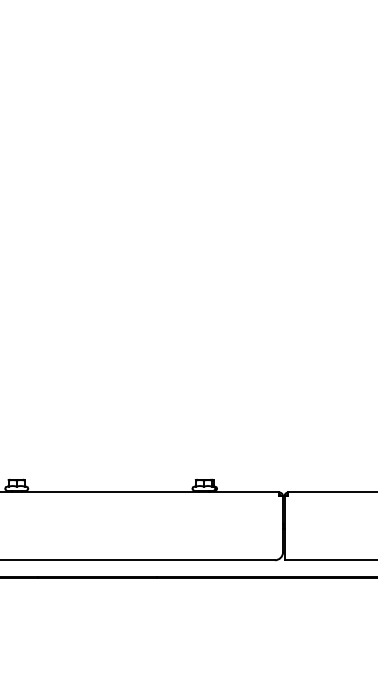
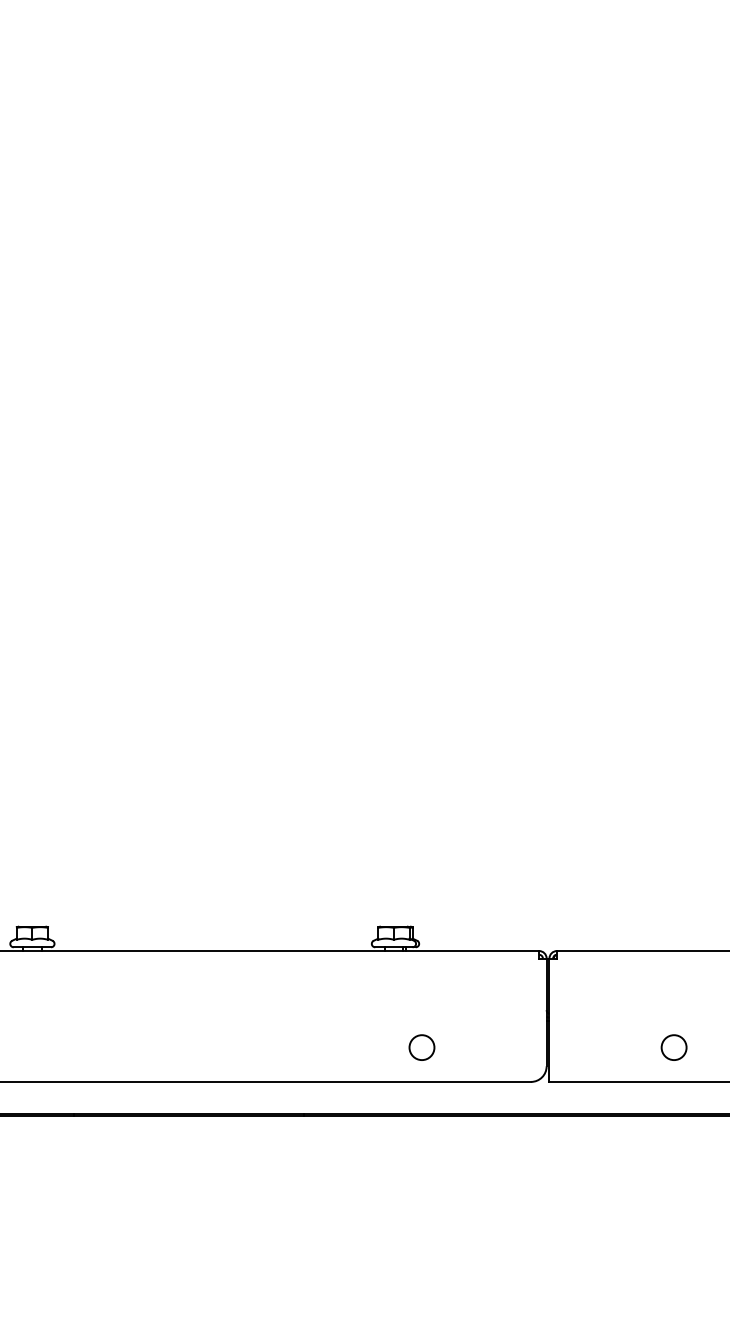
circle: (218, 542) -> (421, 1047), added
circle: (348, 542) -> (672, 1047), added

